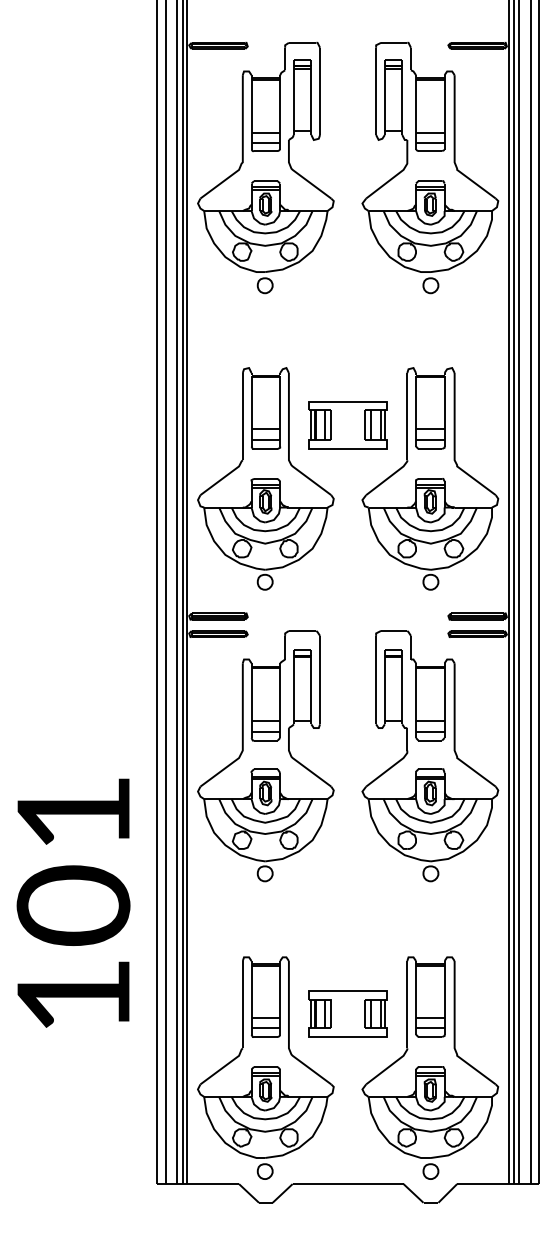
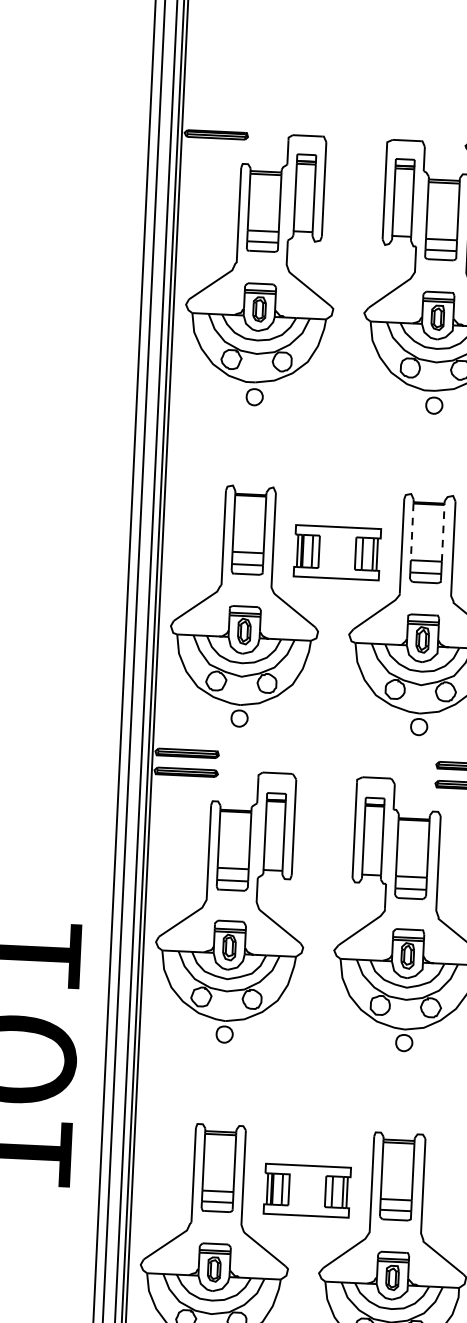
line: (444, 402) -> (443, 532), solid -> dashed
line: (416, 403) -> (412, 532), solid -> dashed

